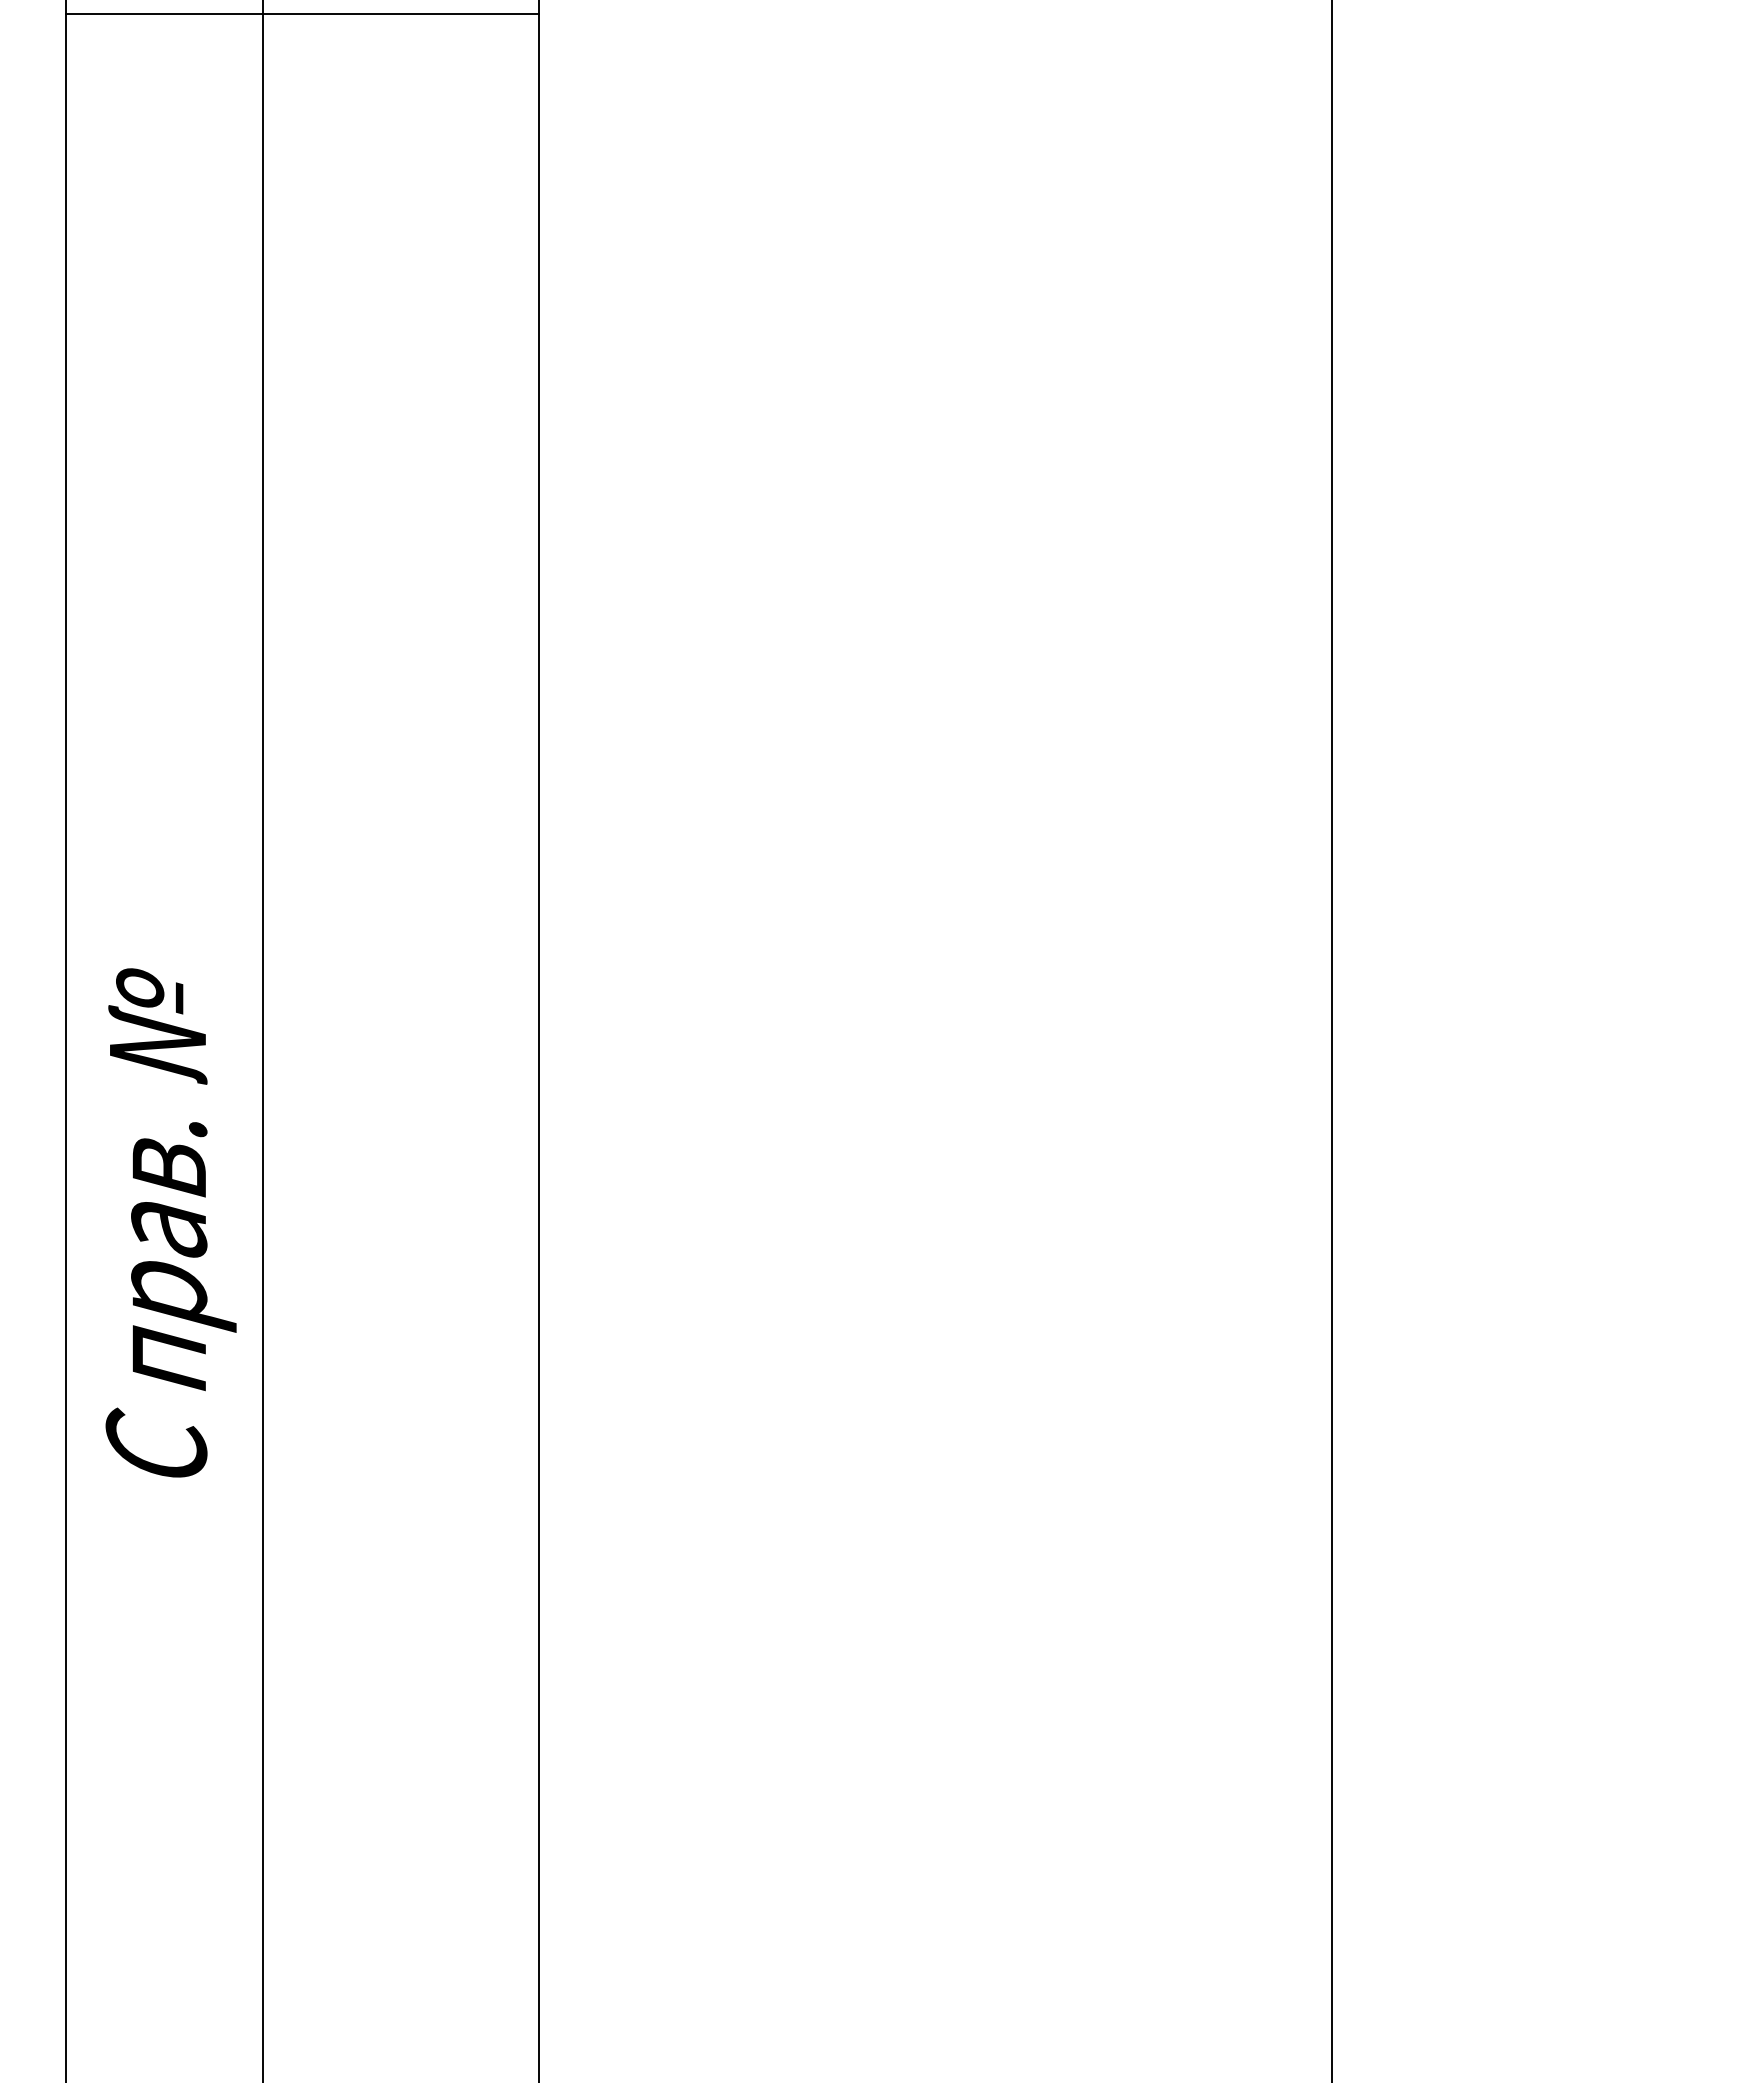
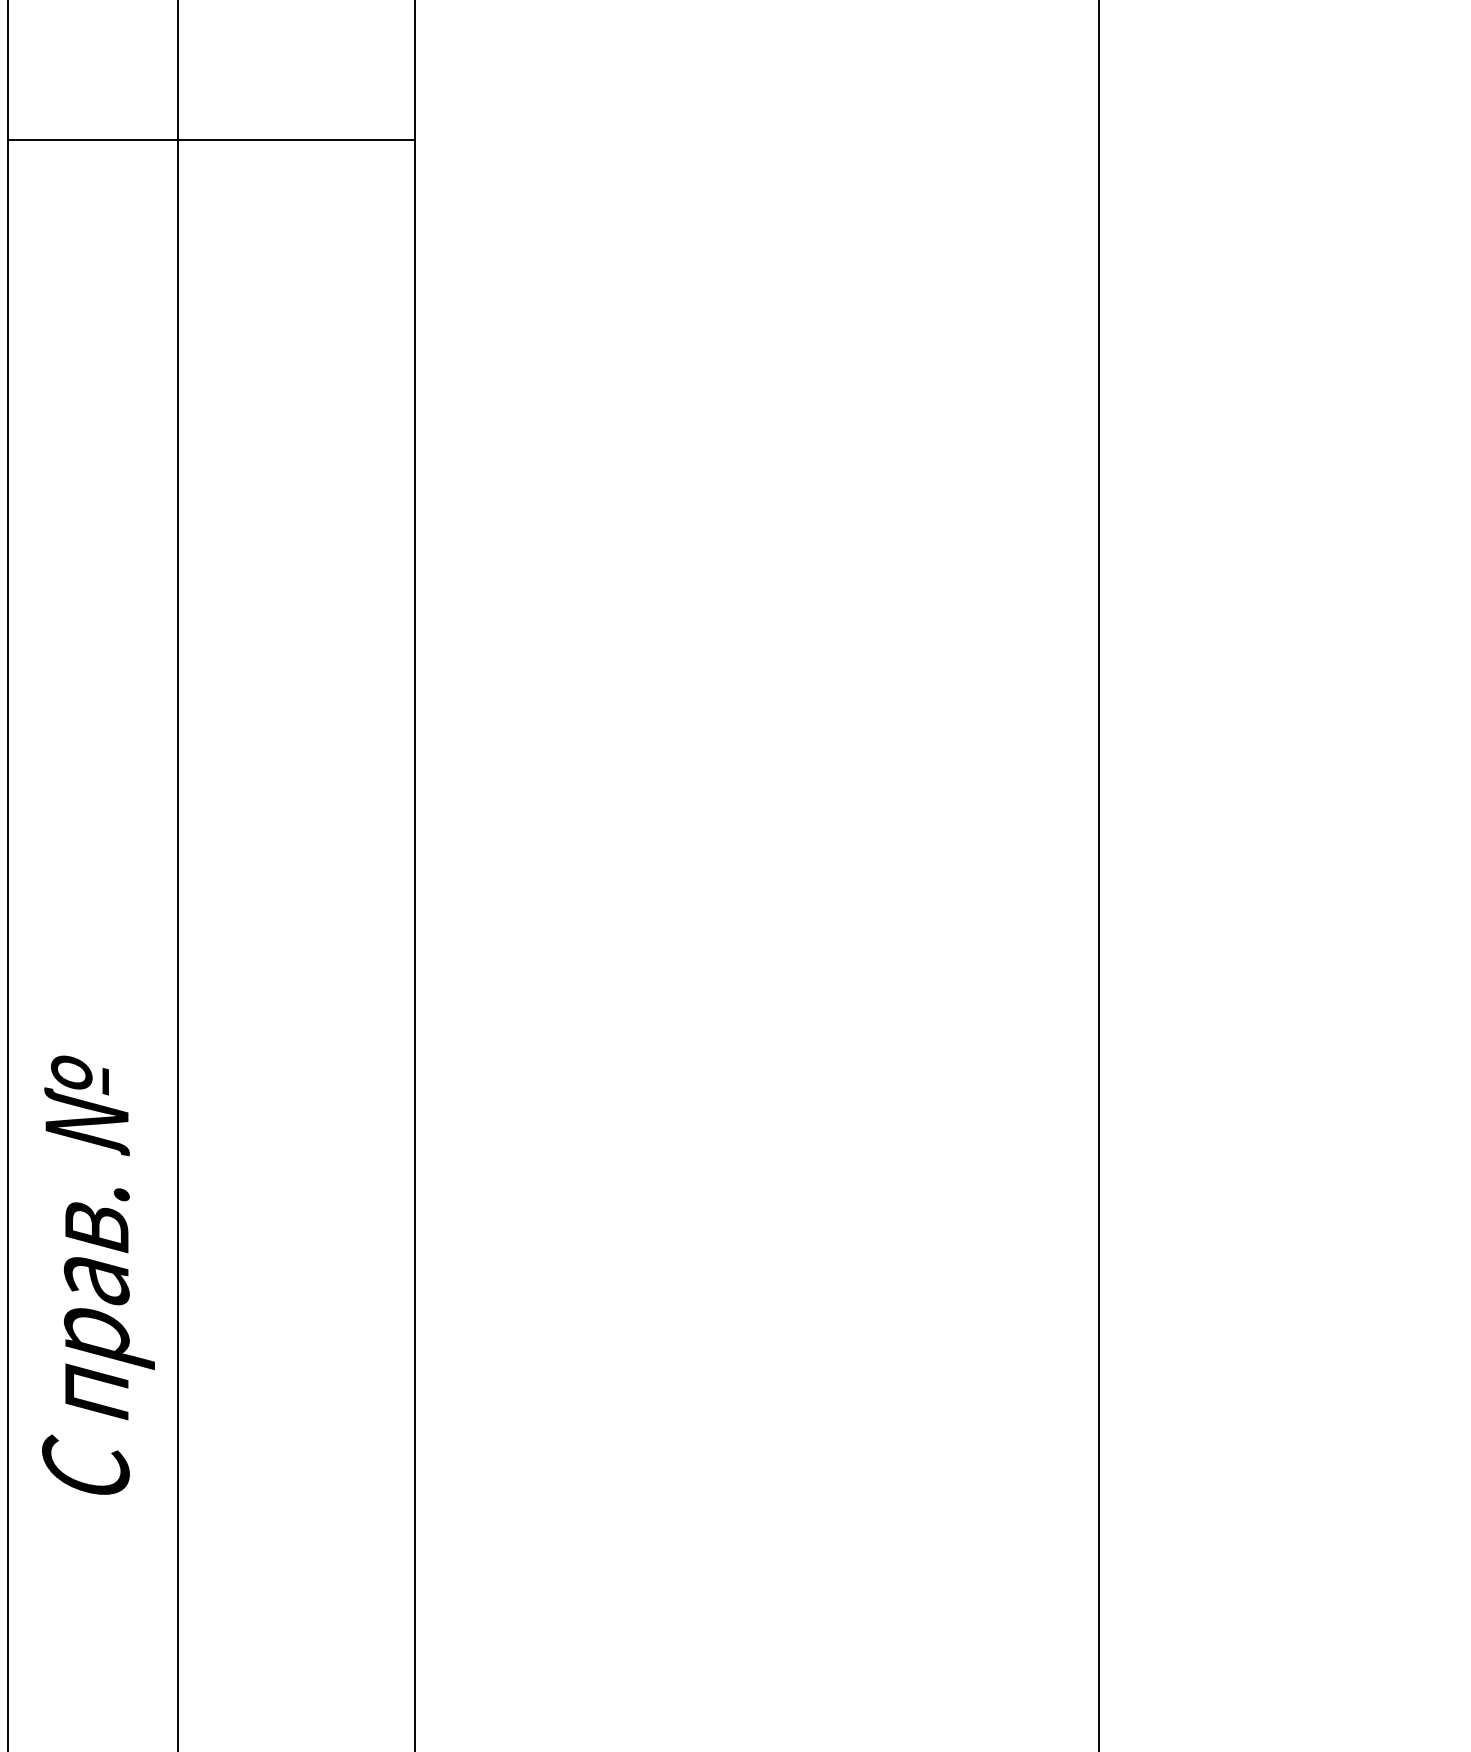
line: (301, 14) -> (210, 140), moved
text: (170, 1222) -> (97, 1274), moved

